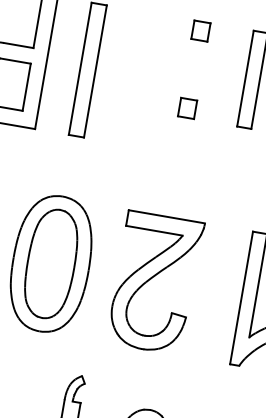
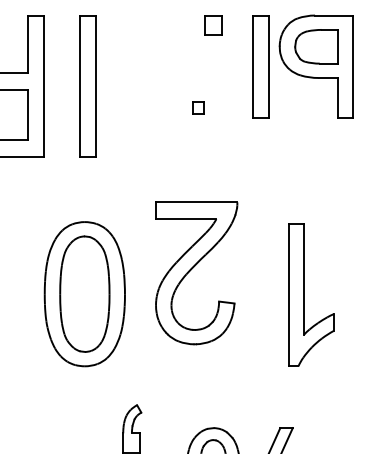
part: (200, 31) -> (213, 25), moved
part: (187, 107) -> (198, 107), size x0.6
part: (155, 283) -> (196, 273), moved

